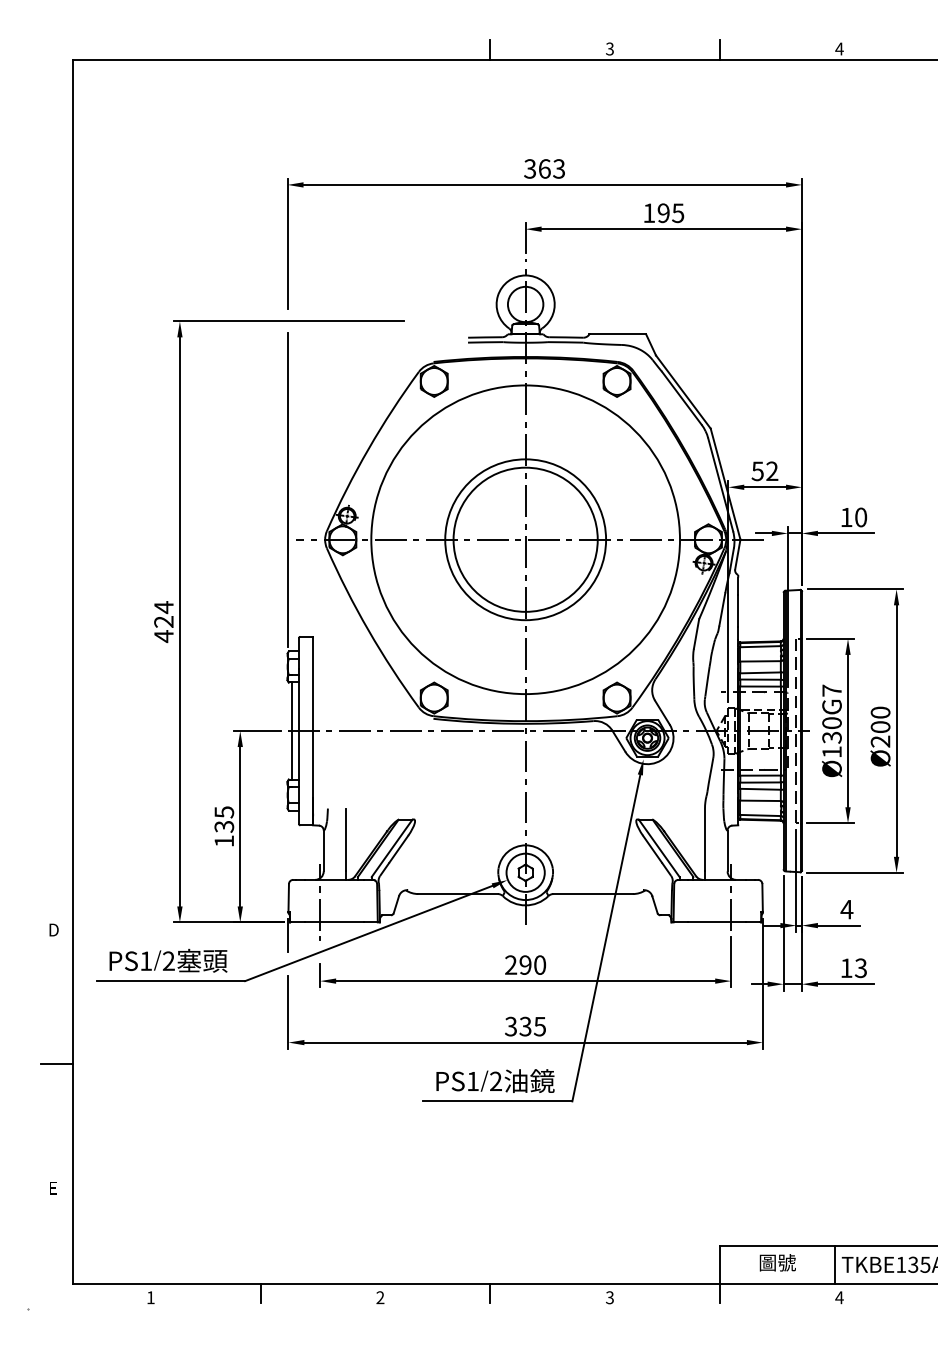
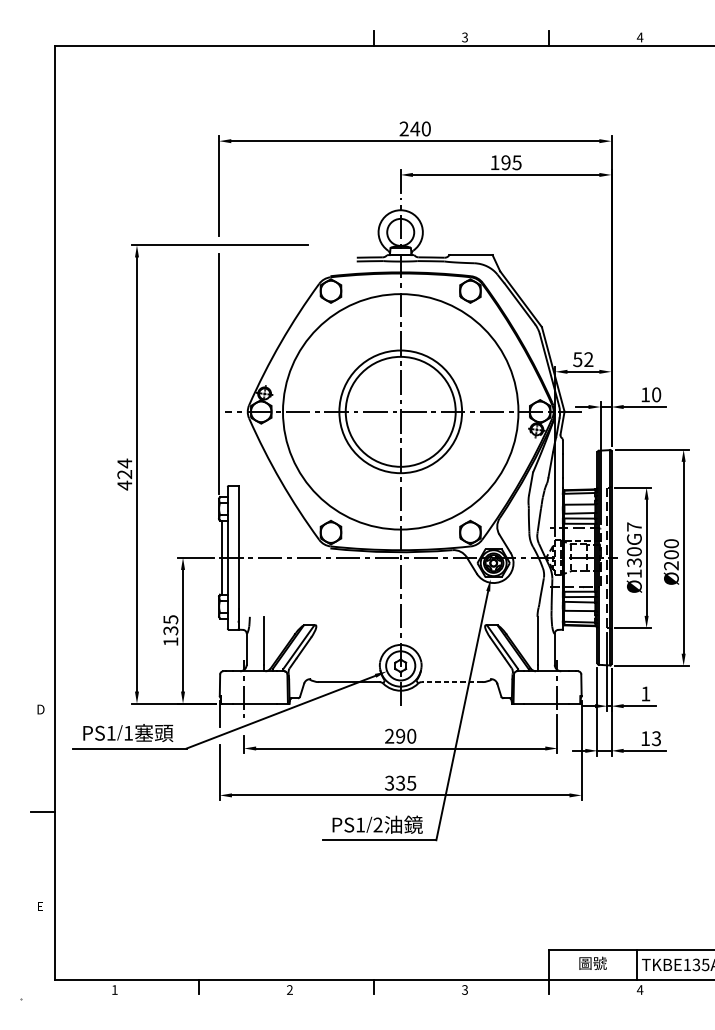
text: (544, 168) -> (415, 128), 363 -> 240
line: (593, 894) -> (452, 682), solid -> dashed
text: (846, 909) -> (645, 693), 4 -> 1
text: (168, 960) -> (128, 732), 2 -> 1

